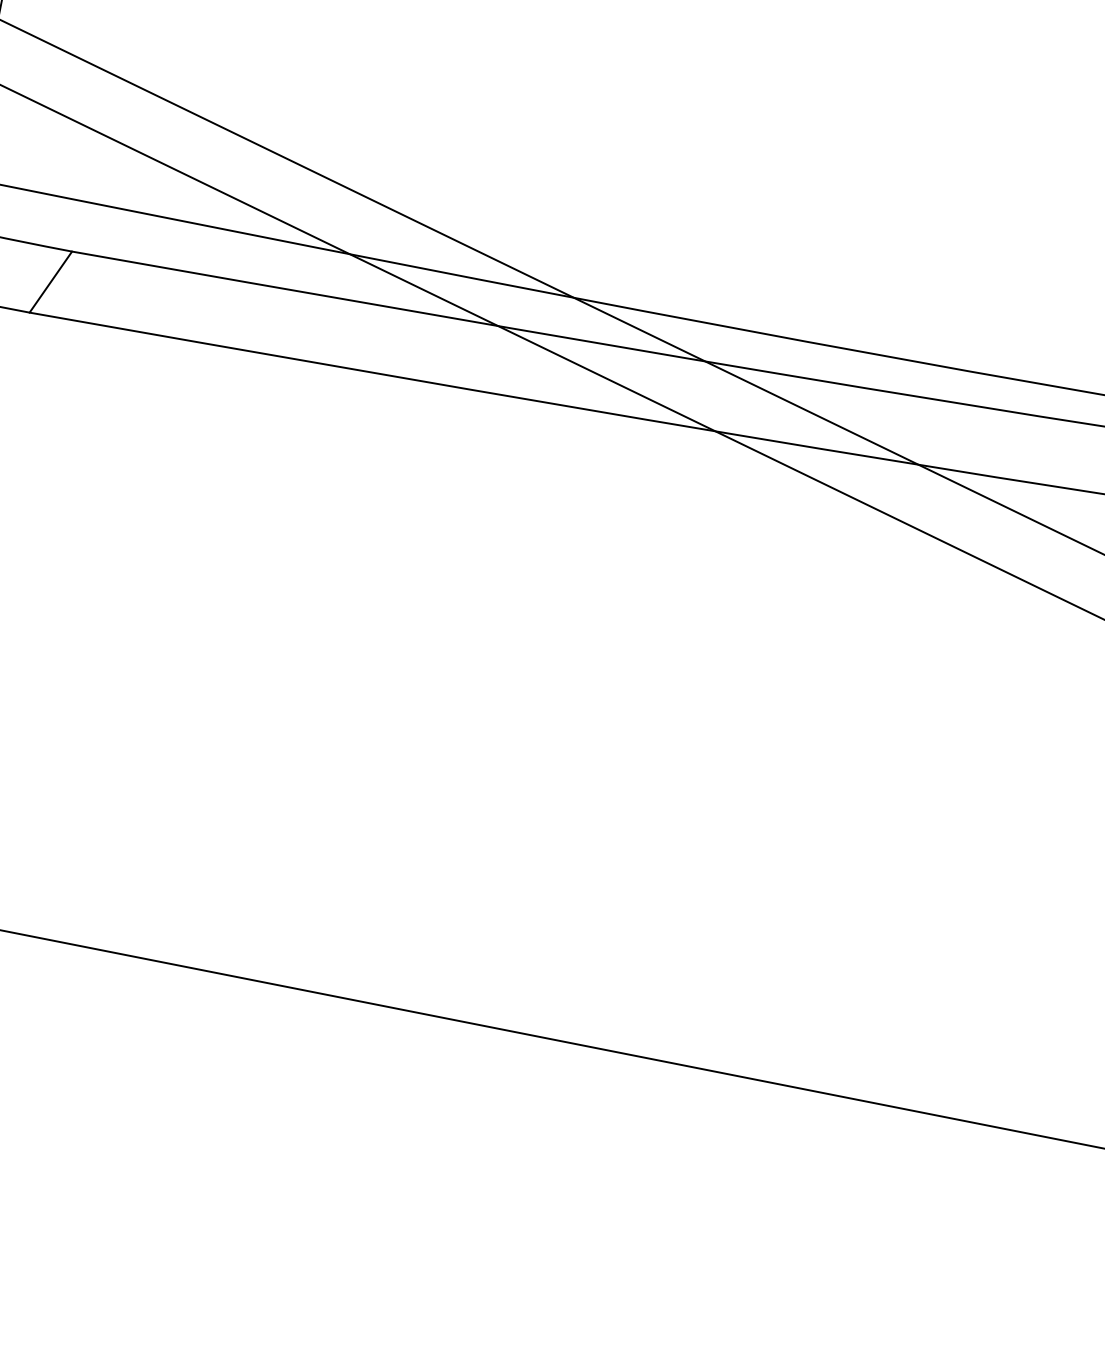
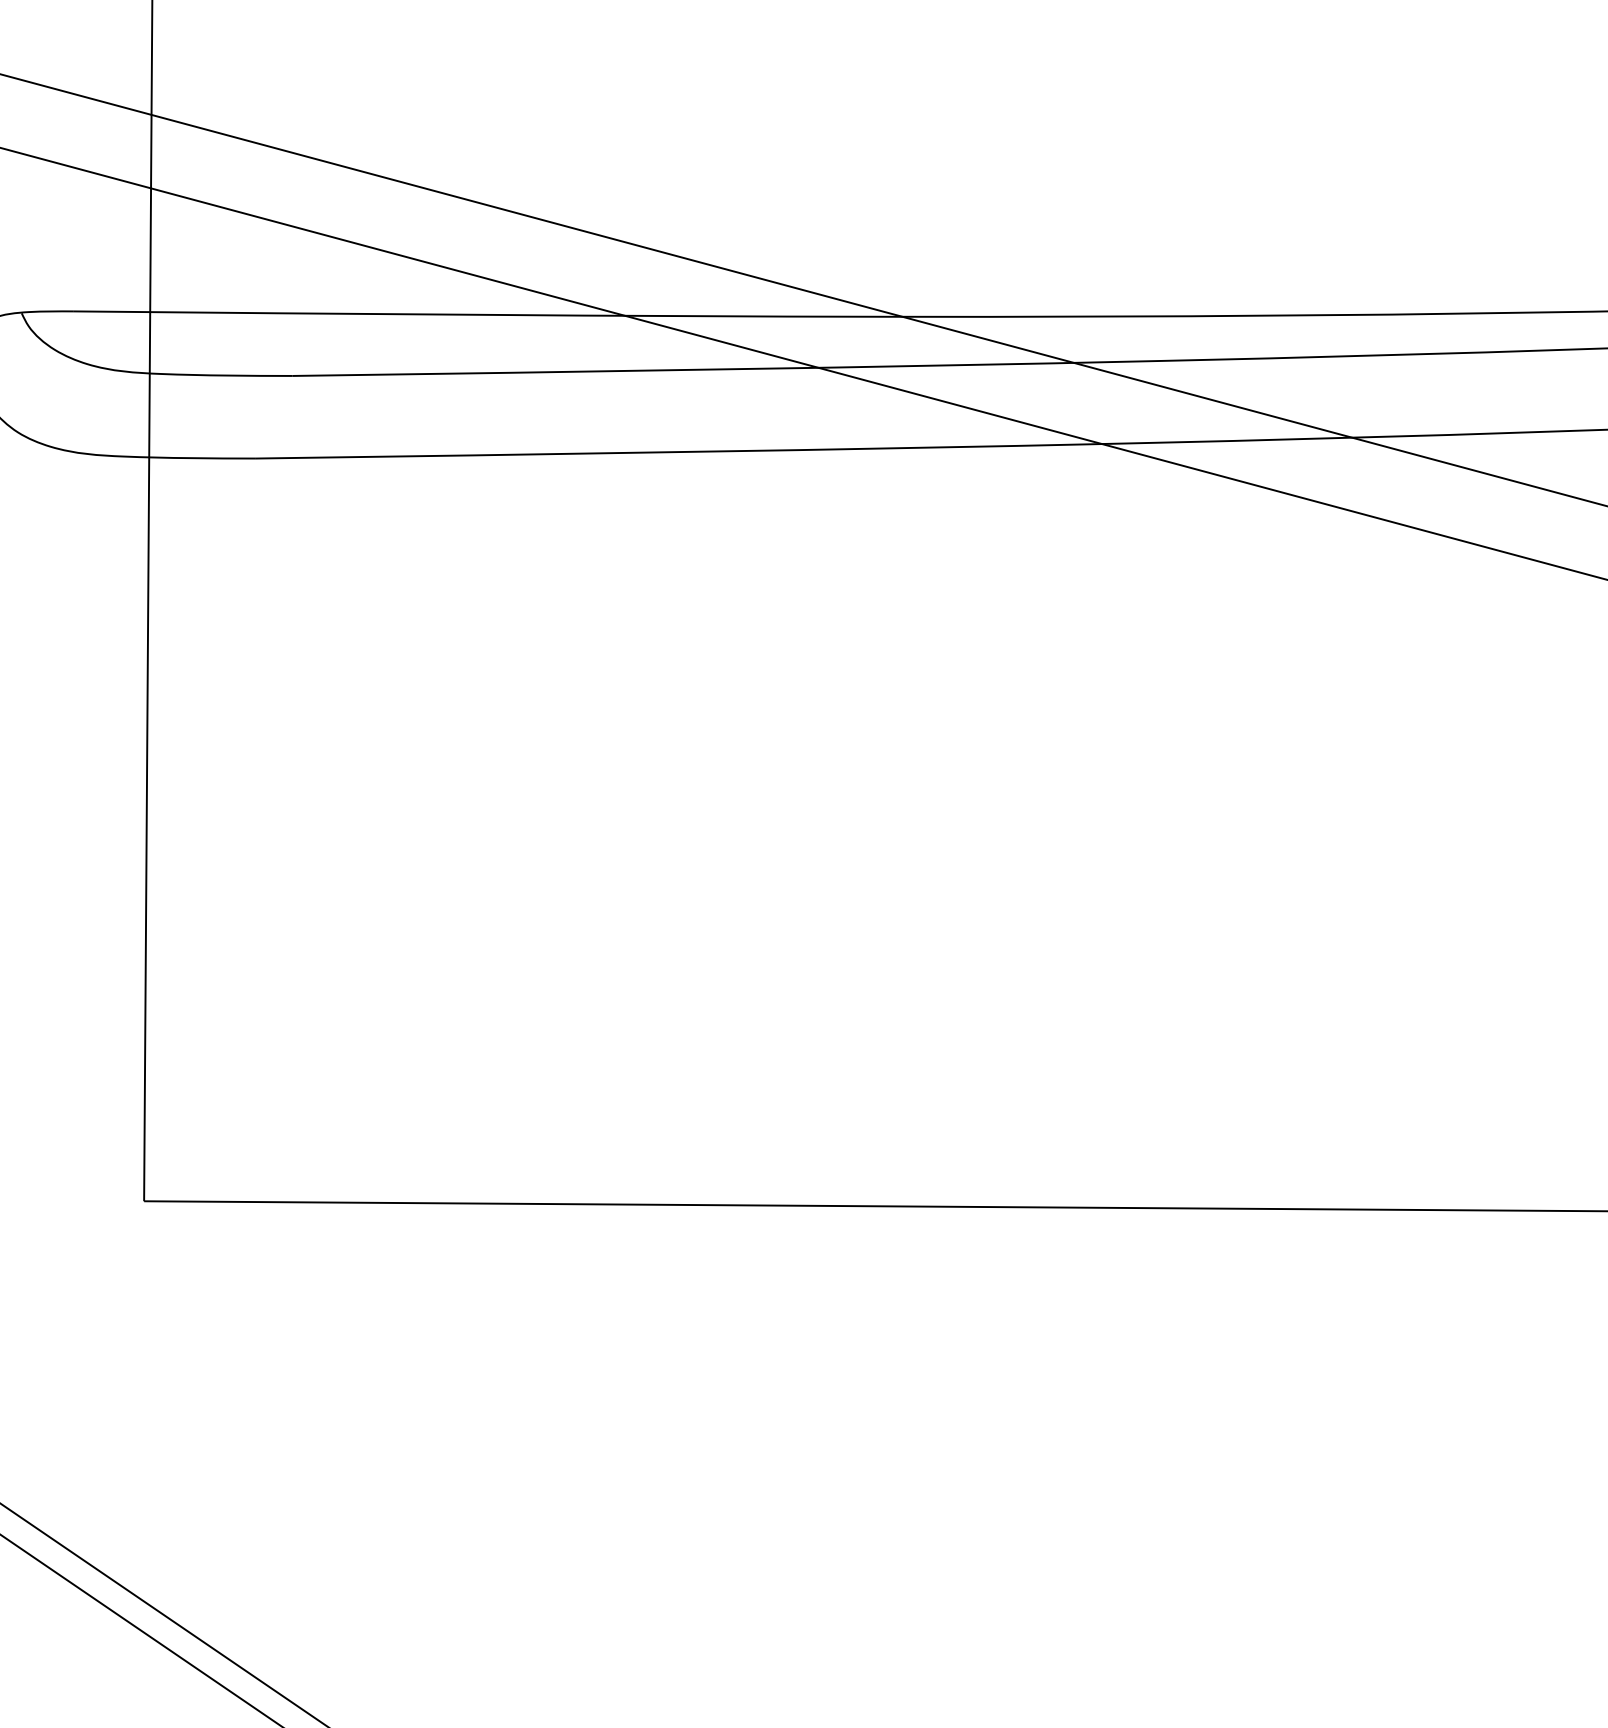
line: (50, 281) -> (273, 416), removed

